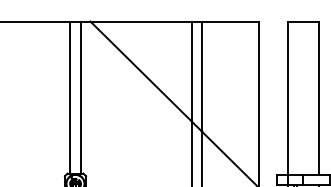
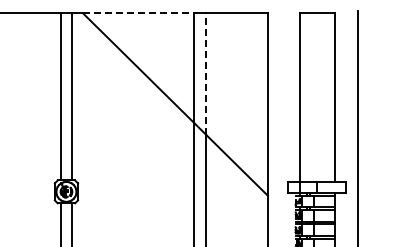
line: (140, 21) -> (138, 13), solid -> dashed
line: (202, 76) -> (206, 73), solid -> dashed

